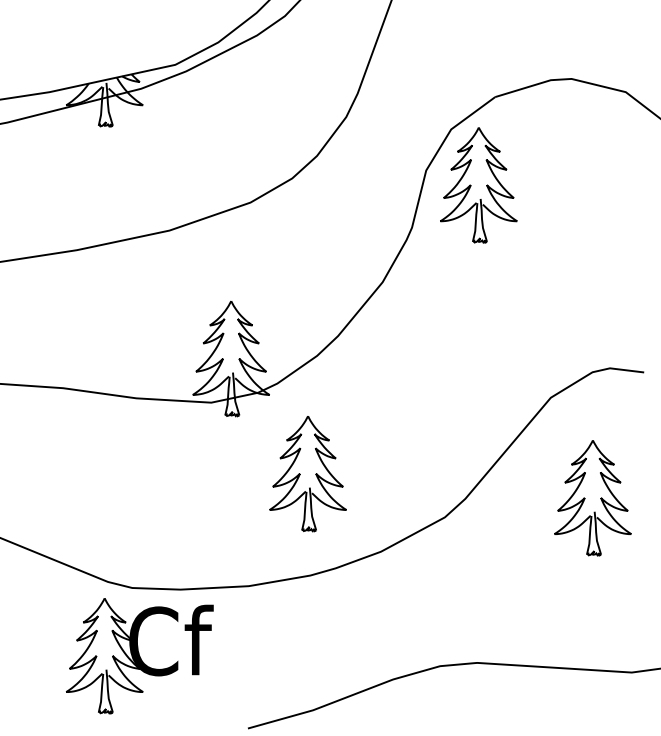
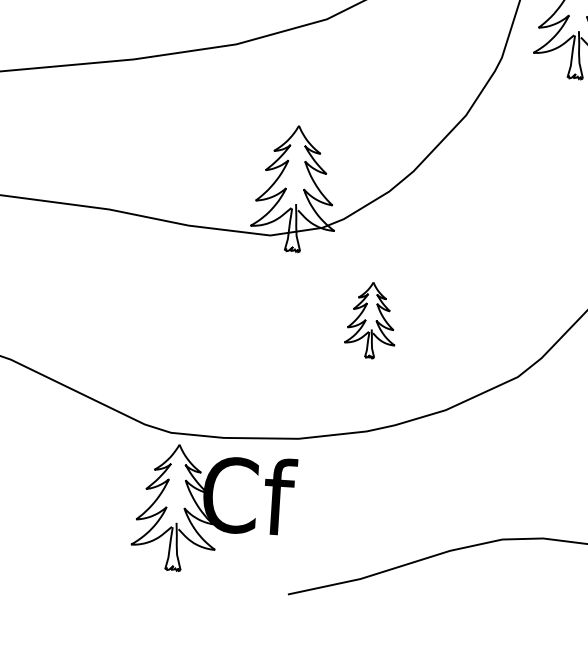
part: (307, 474) -> (370, 320), size x0.6
part: (139, 656) -> (213, 510), moved

